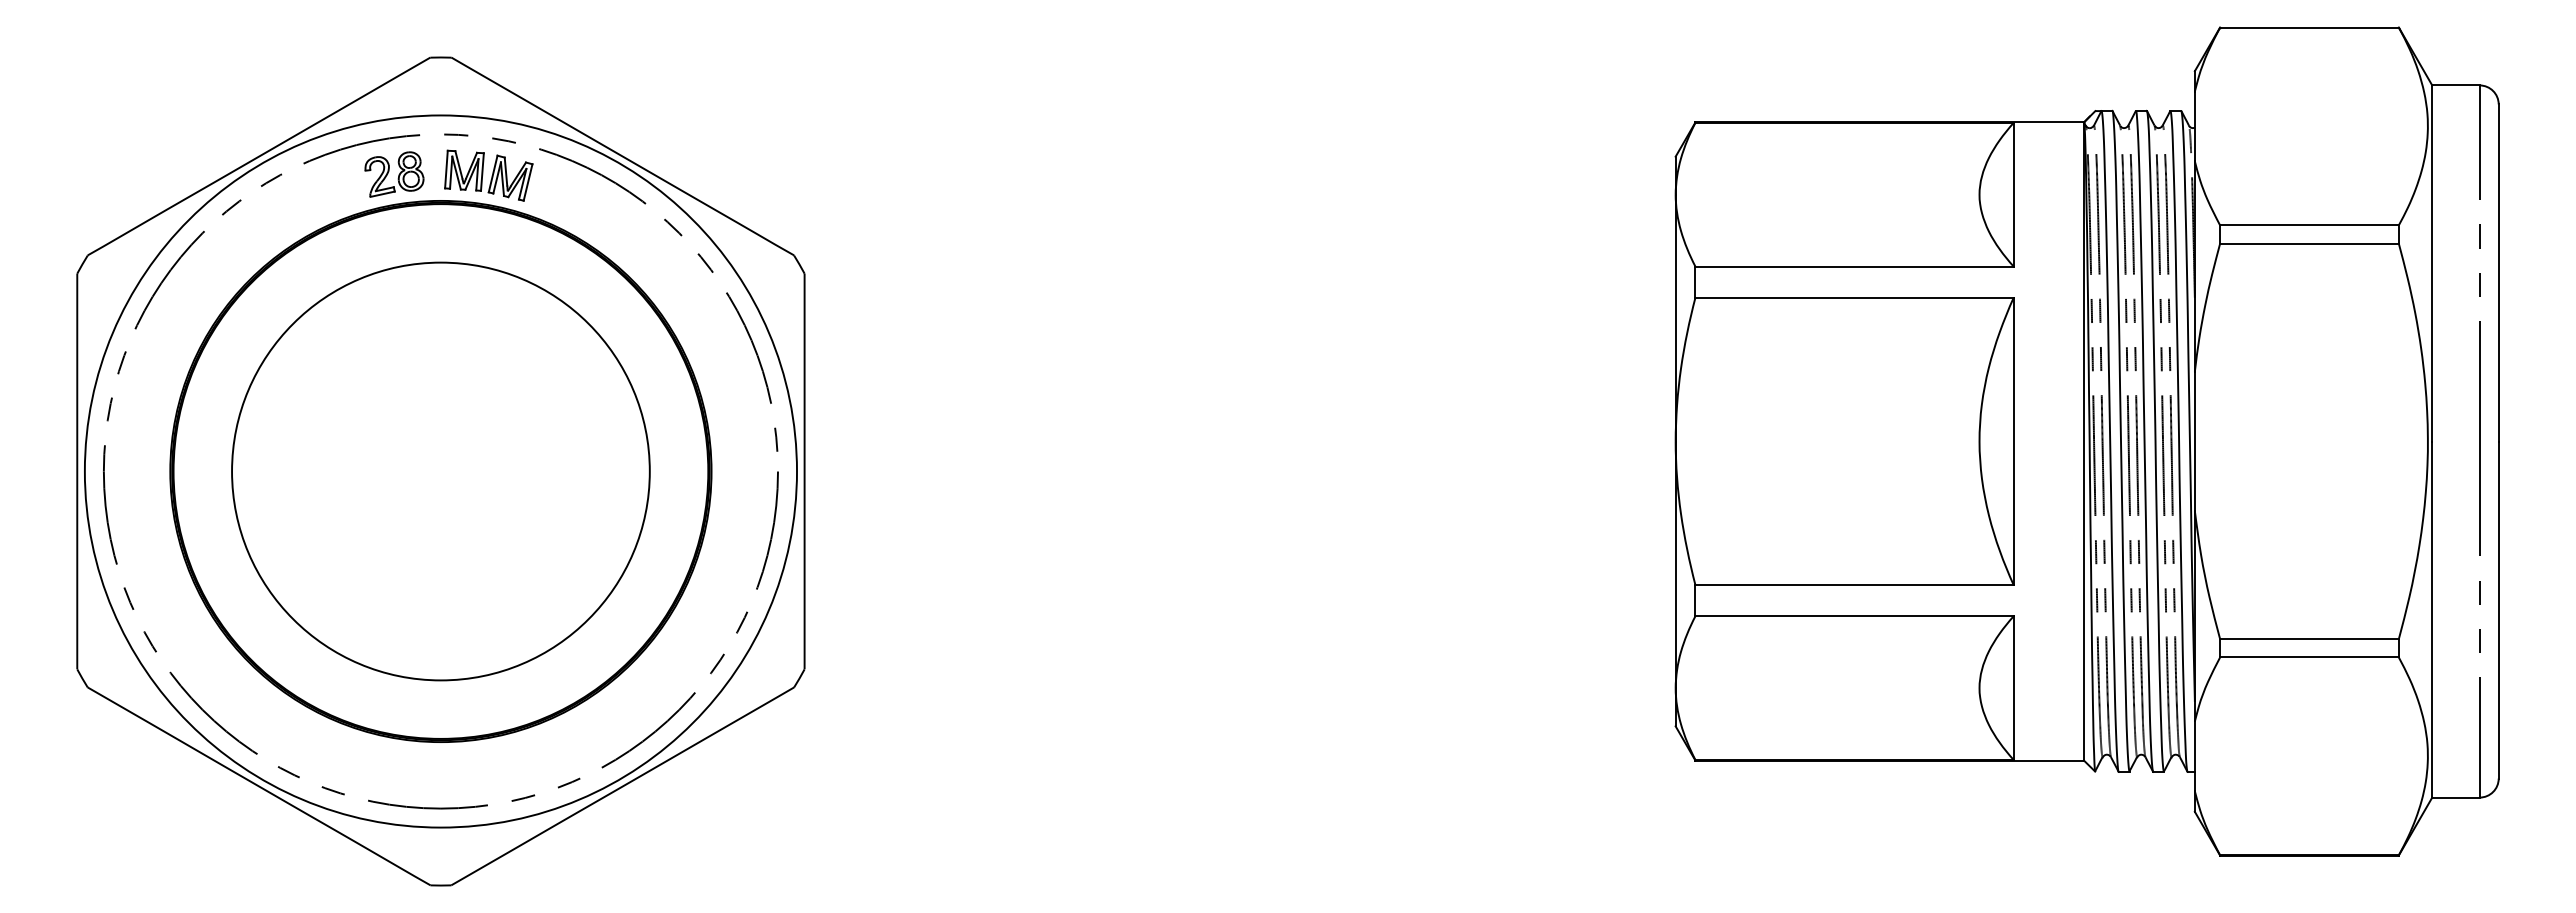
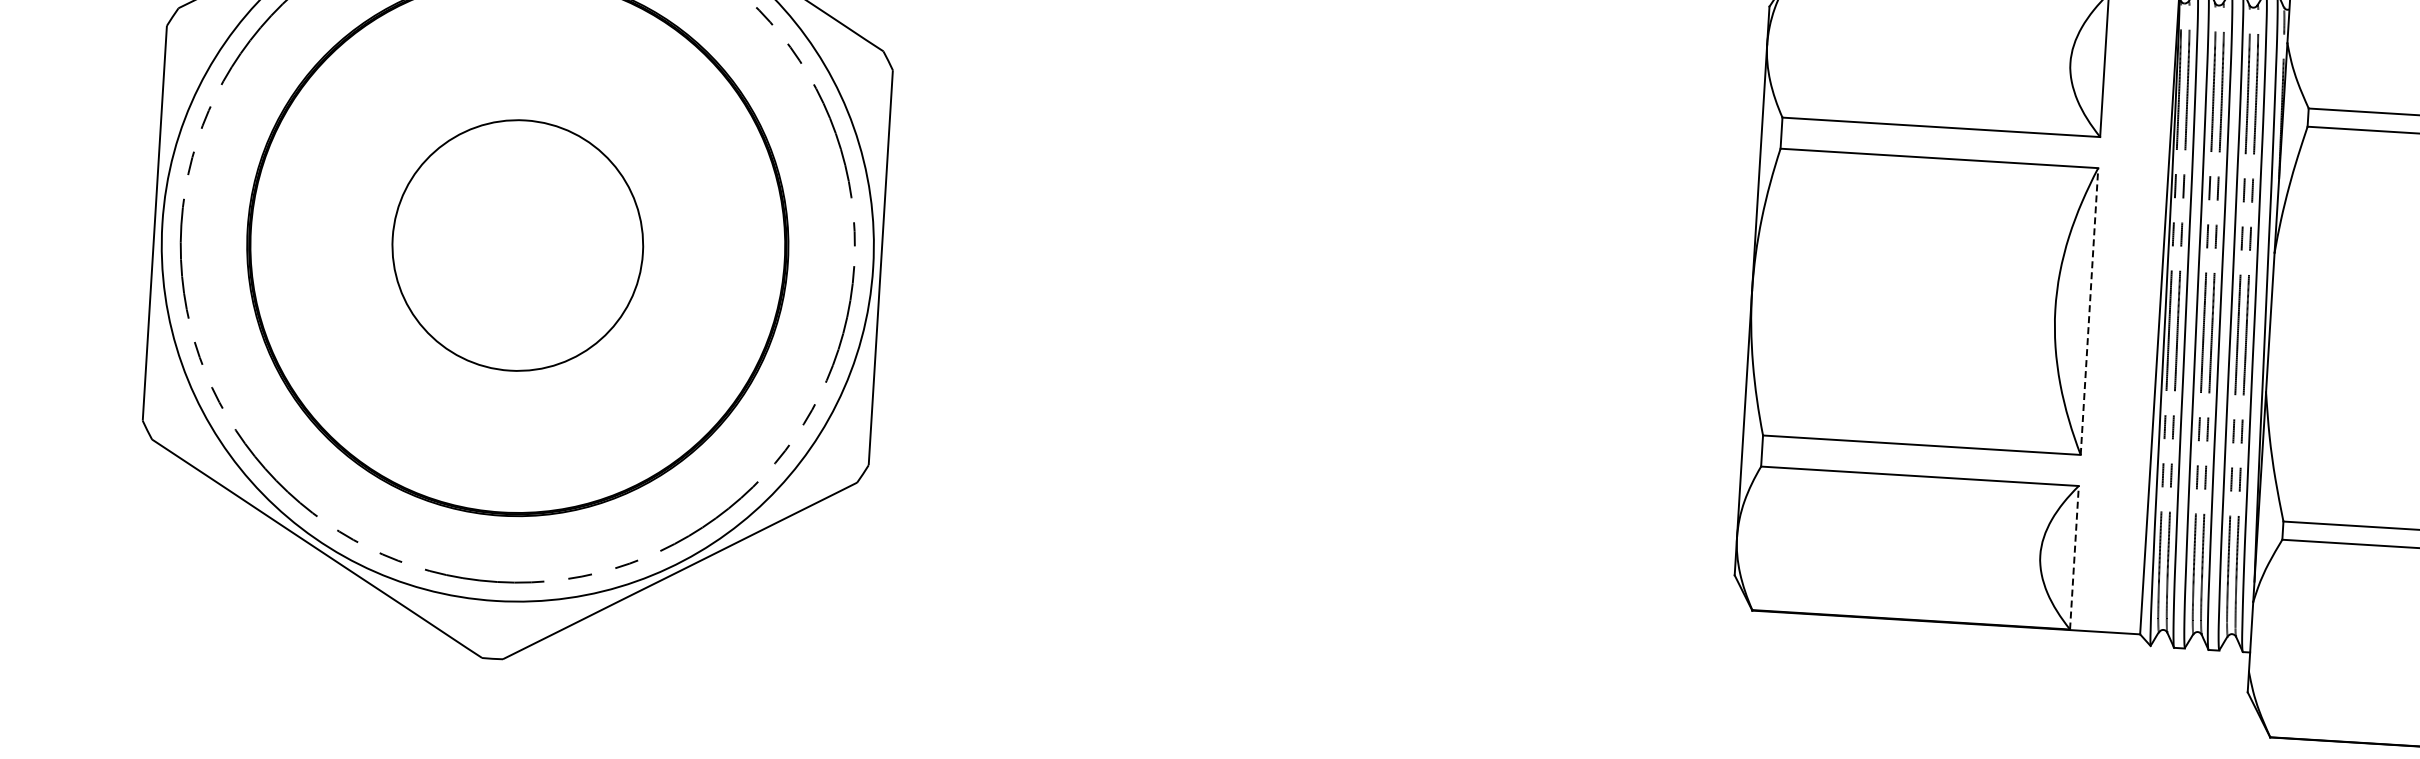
line: (2013, 441) -> (2089, 311), solid -> dashed
circle: (440, 471) -> (517, 245), size x0.6
line: (2013, 688) -> (2074, 558), solid -> dashed

